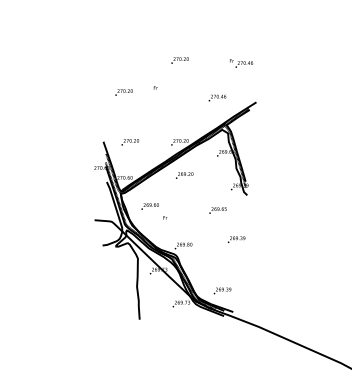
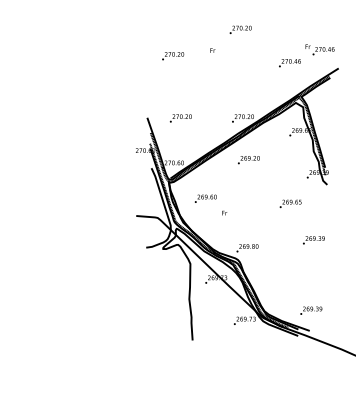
text: (179, 60) -> (239, 29), moved
text: (241, 63) -> (320, 49), moved
text: (222, 290) -> (311, 310), moved

